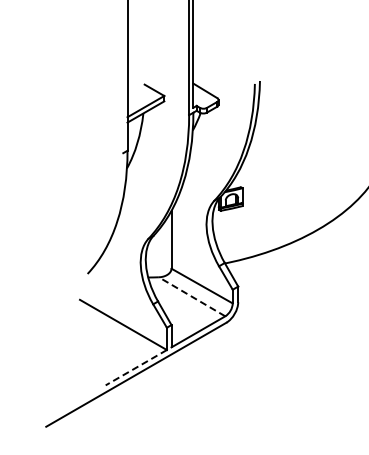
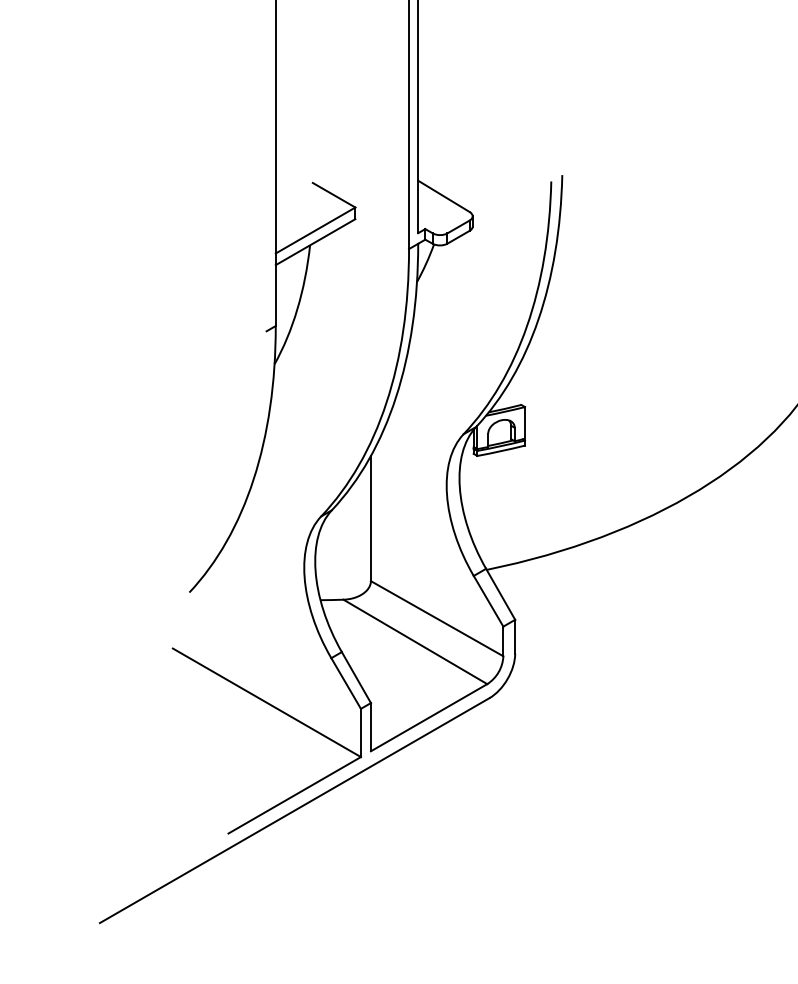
line: (192, 296) -> (416, 641), dashed -> solid
line: (135, 367) -> (293, 794), dashed -> solid

